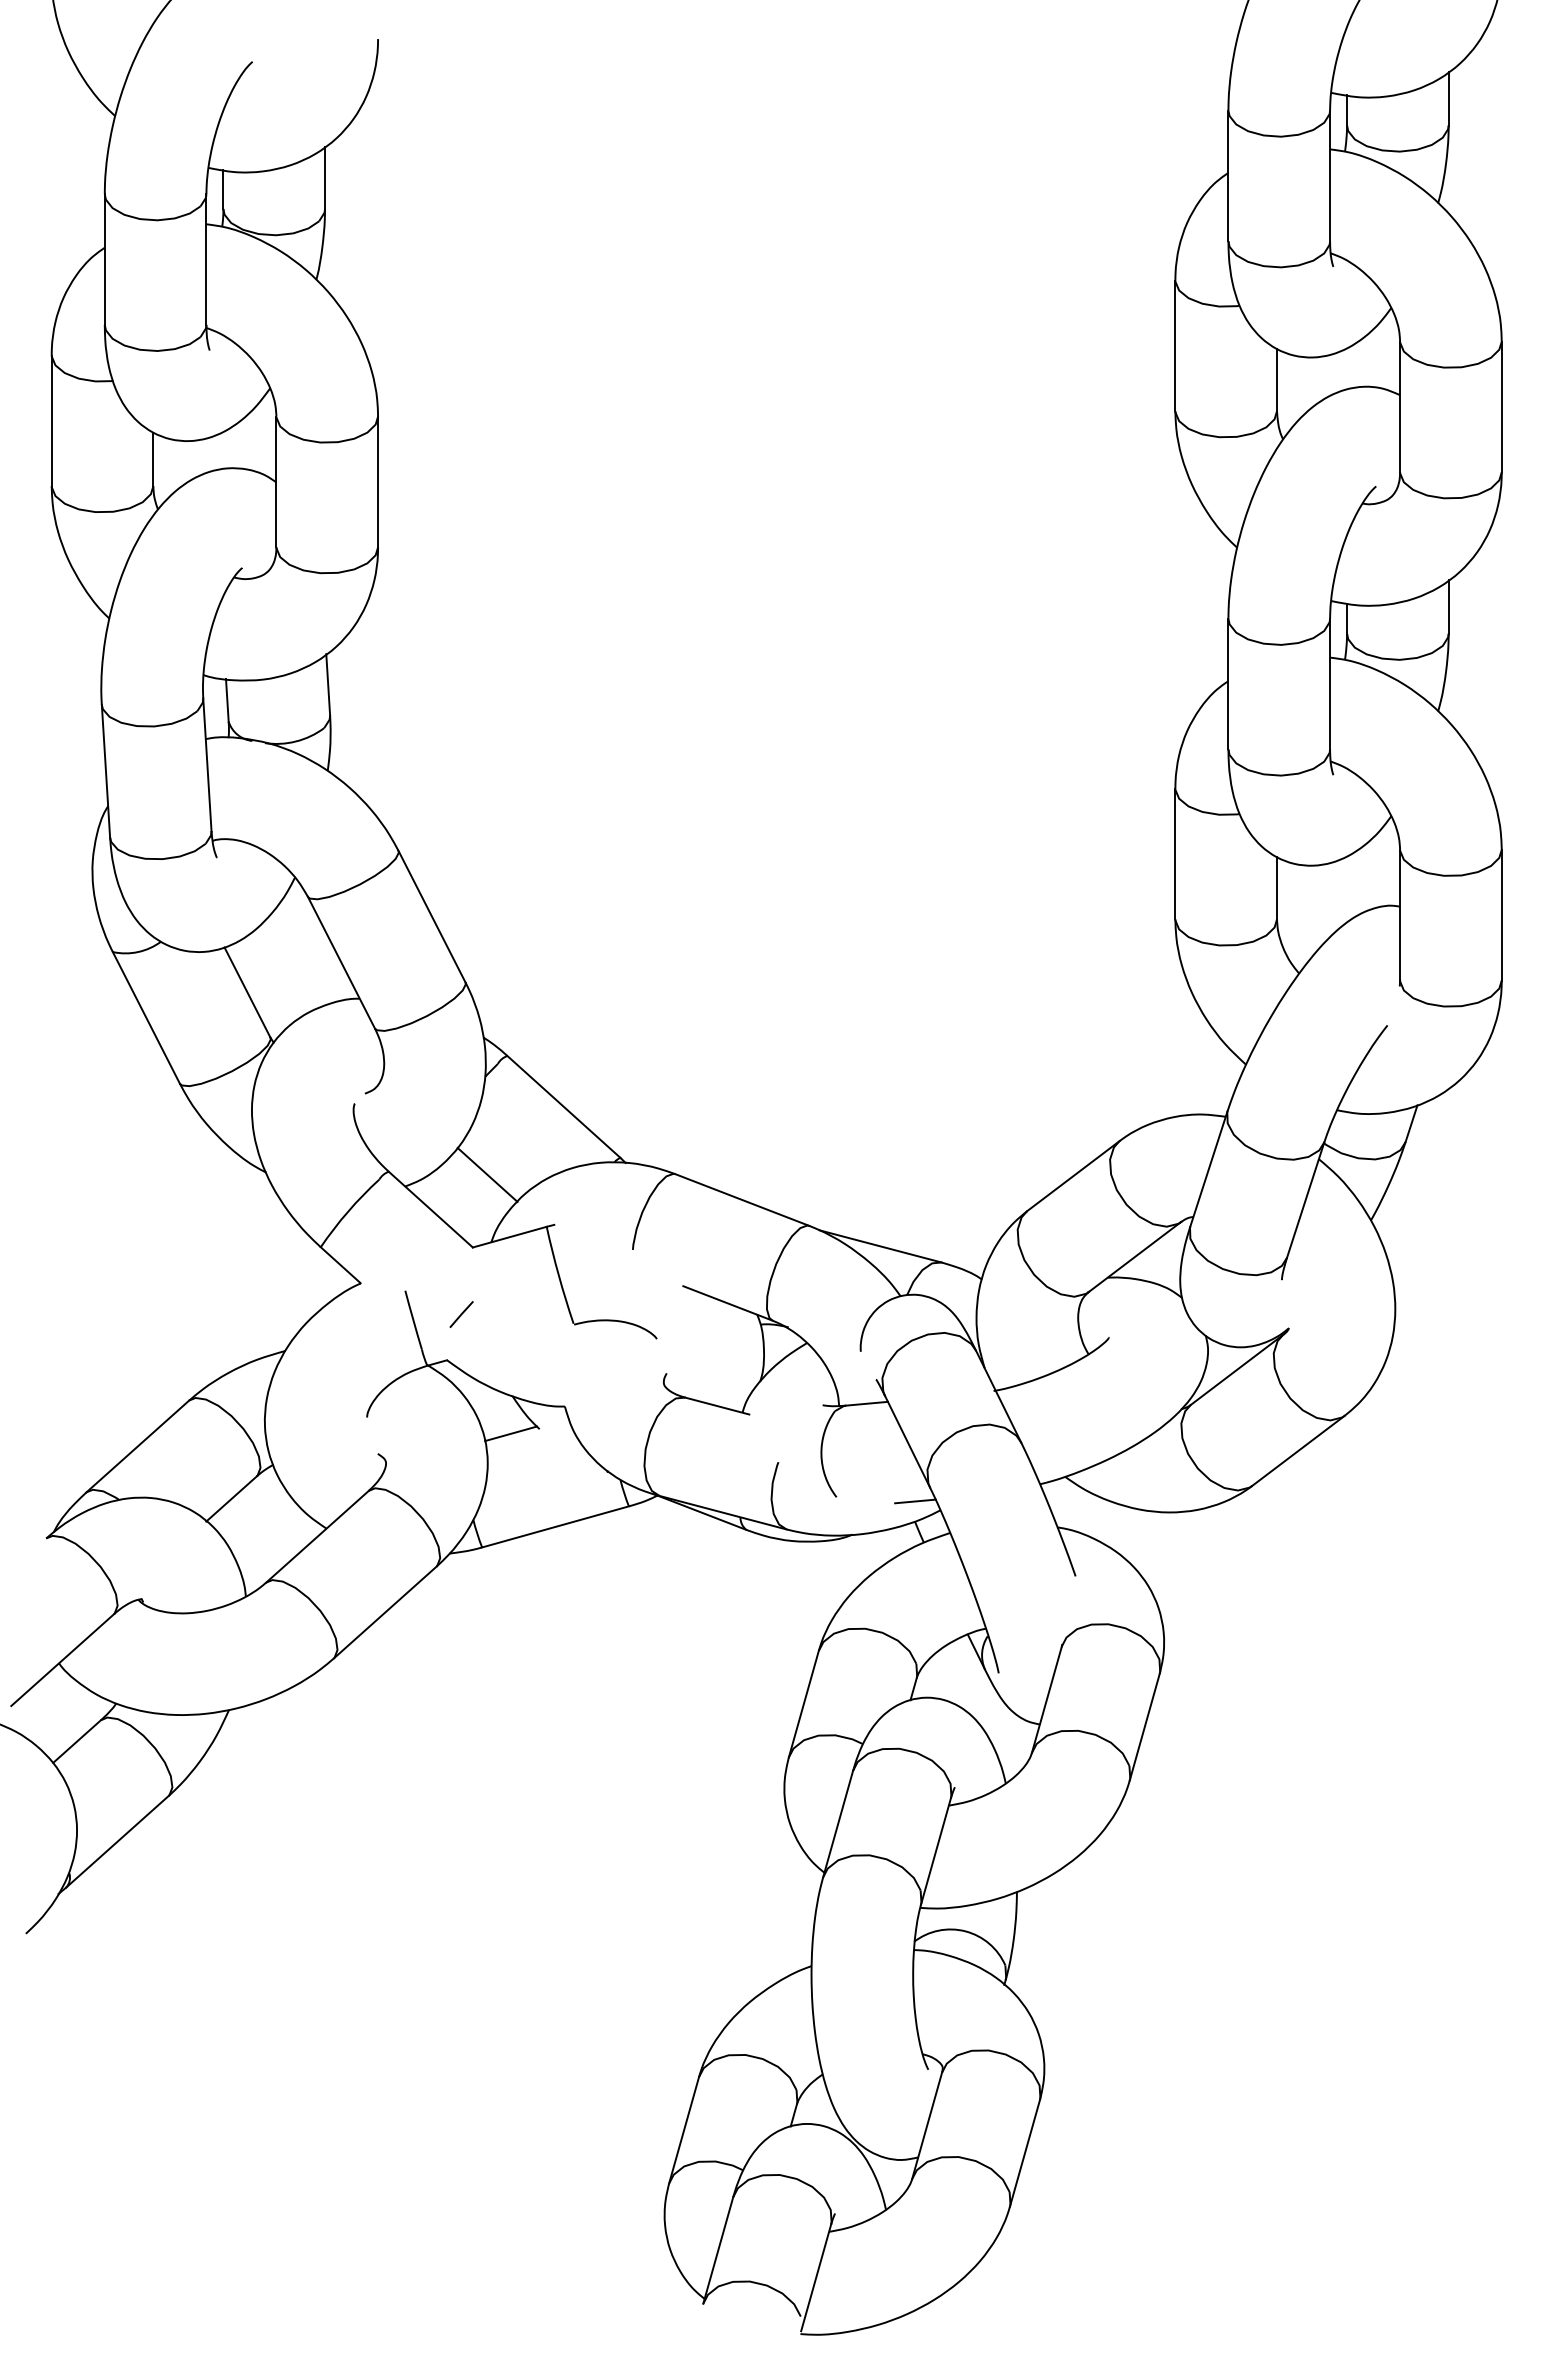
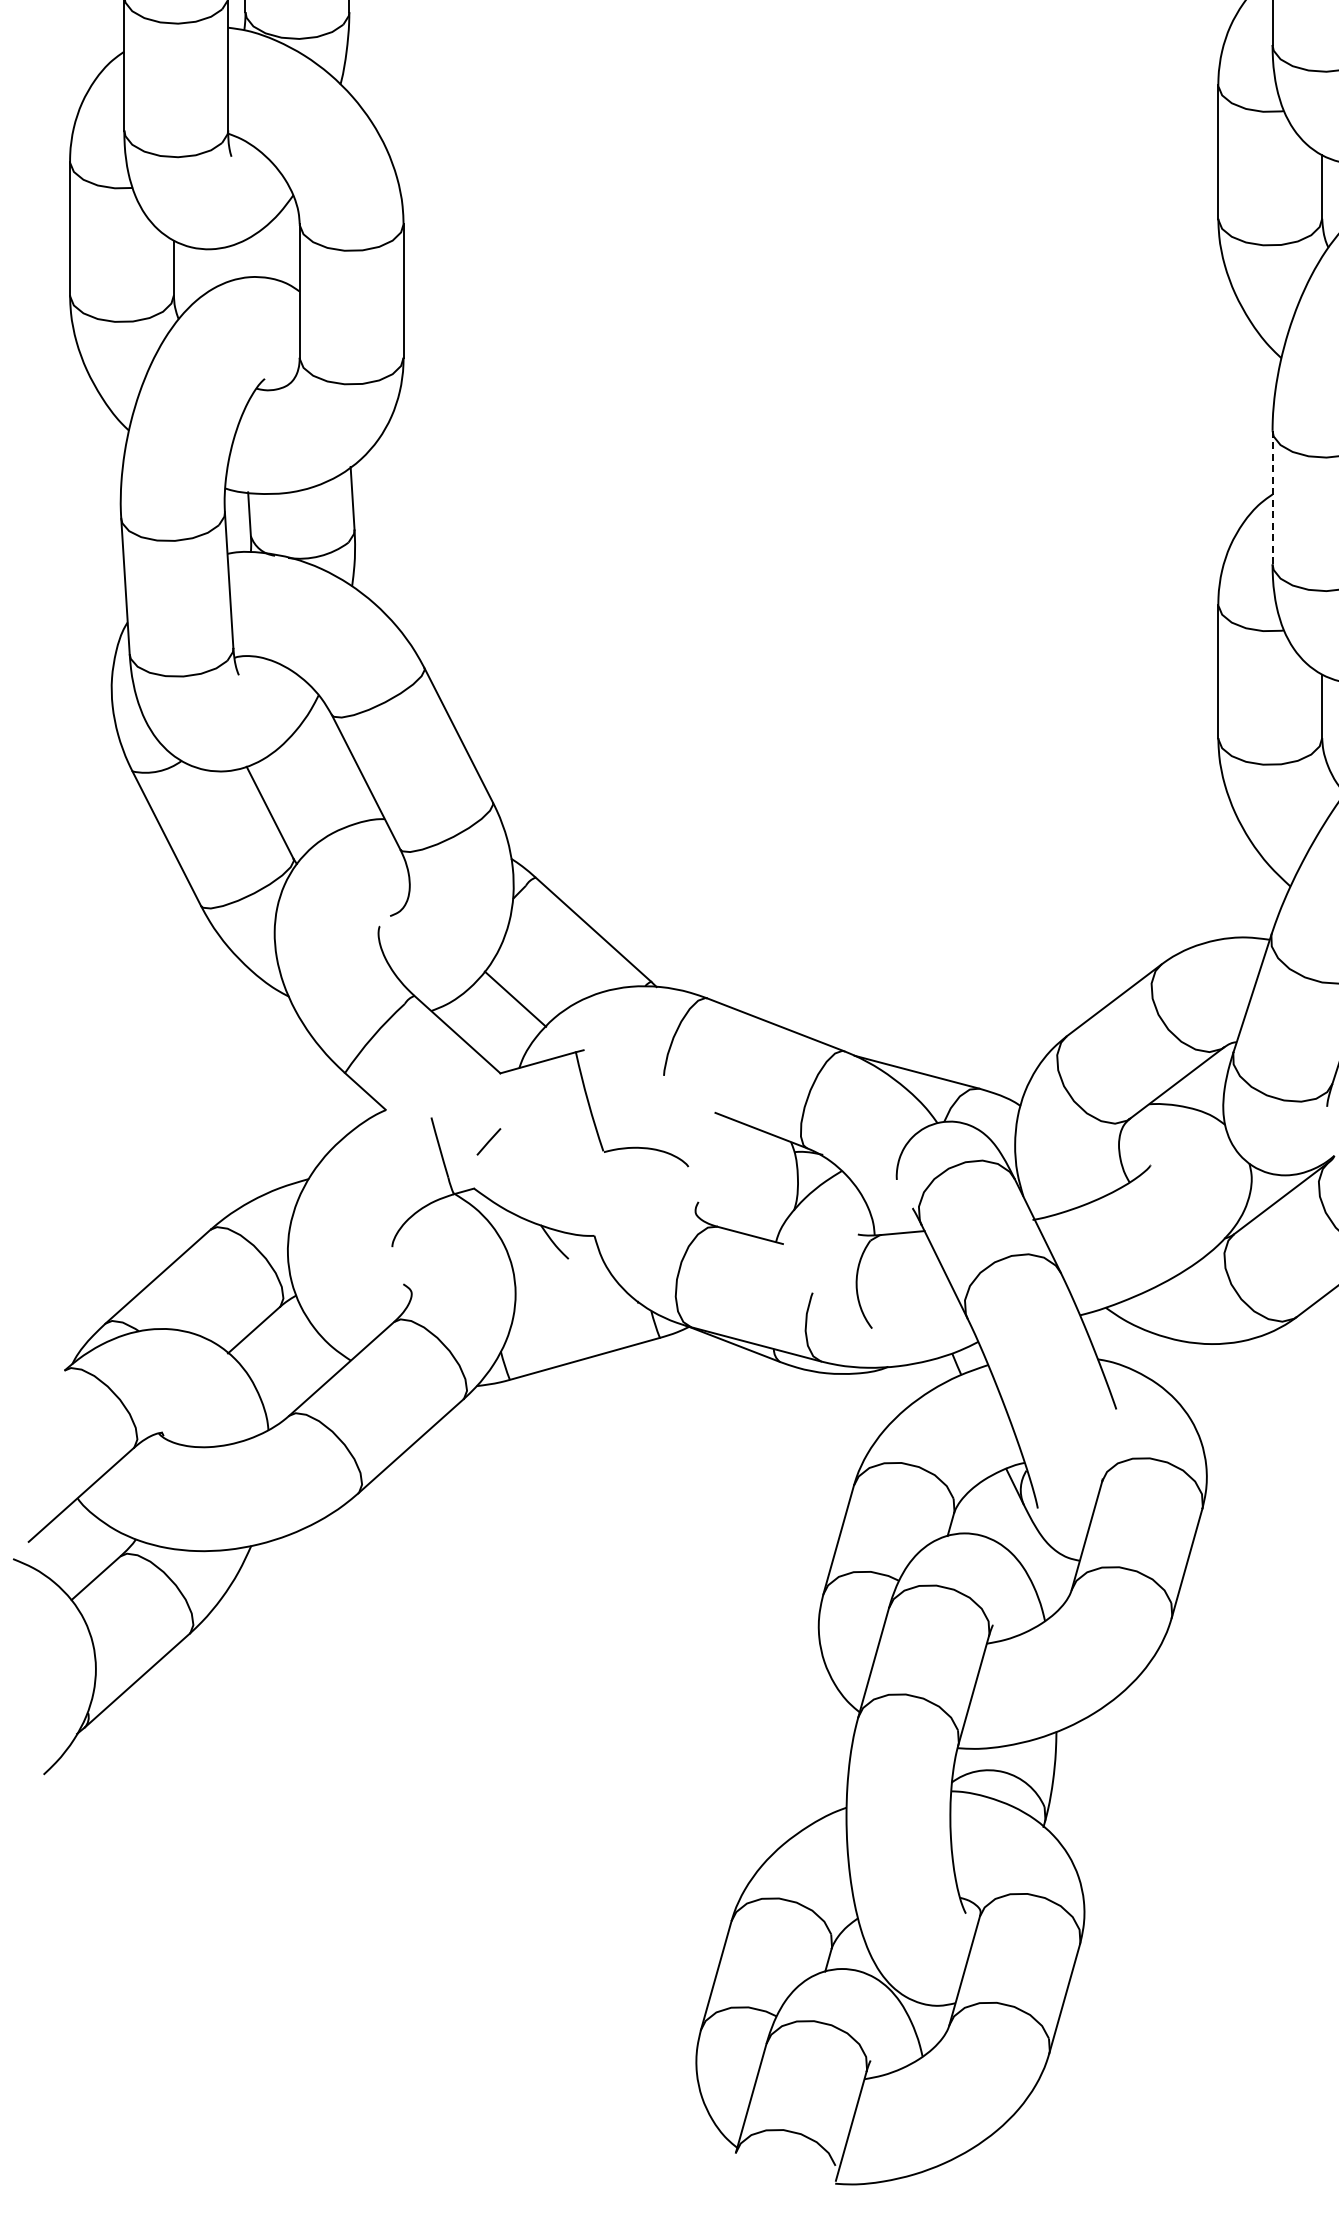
line: (1228, 684) -> (1272, 498), solid -> dashed
line: (511, 1433) -> (539, 1263), removed
line: (915, 1501) -> (952, 1332), removed

